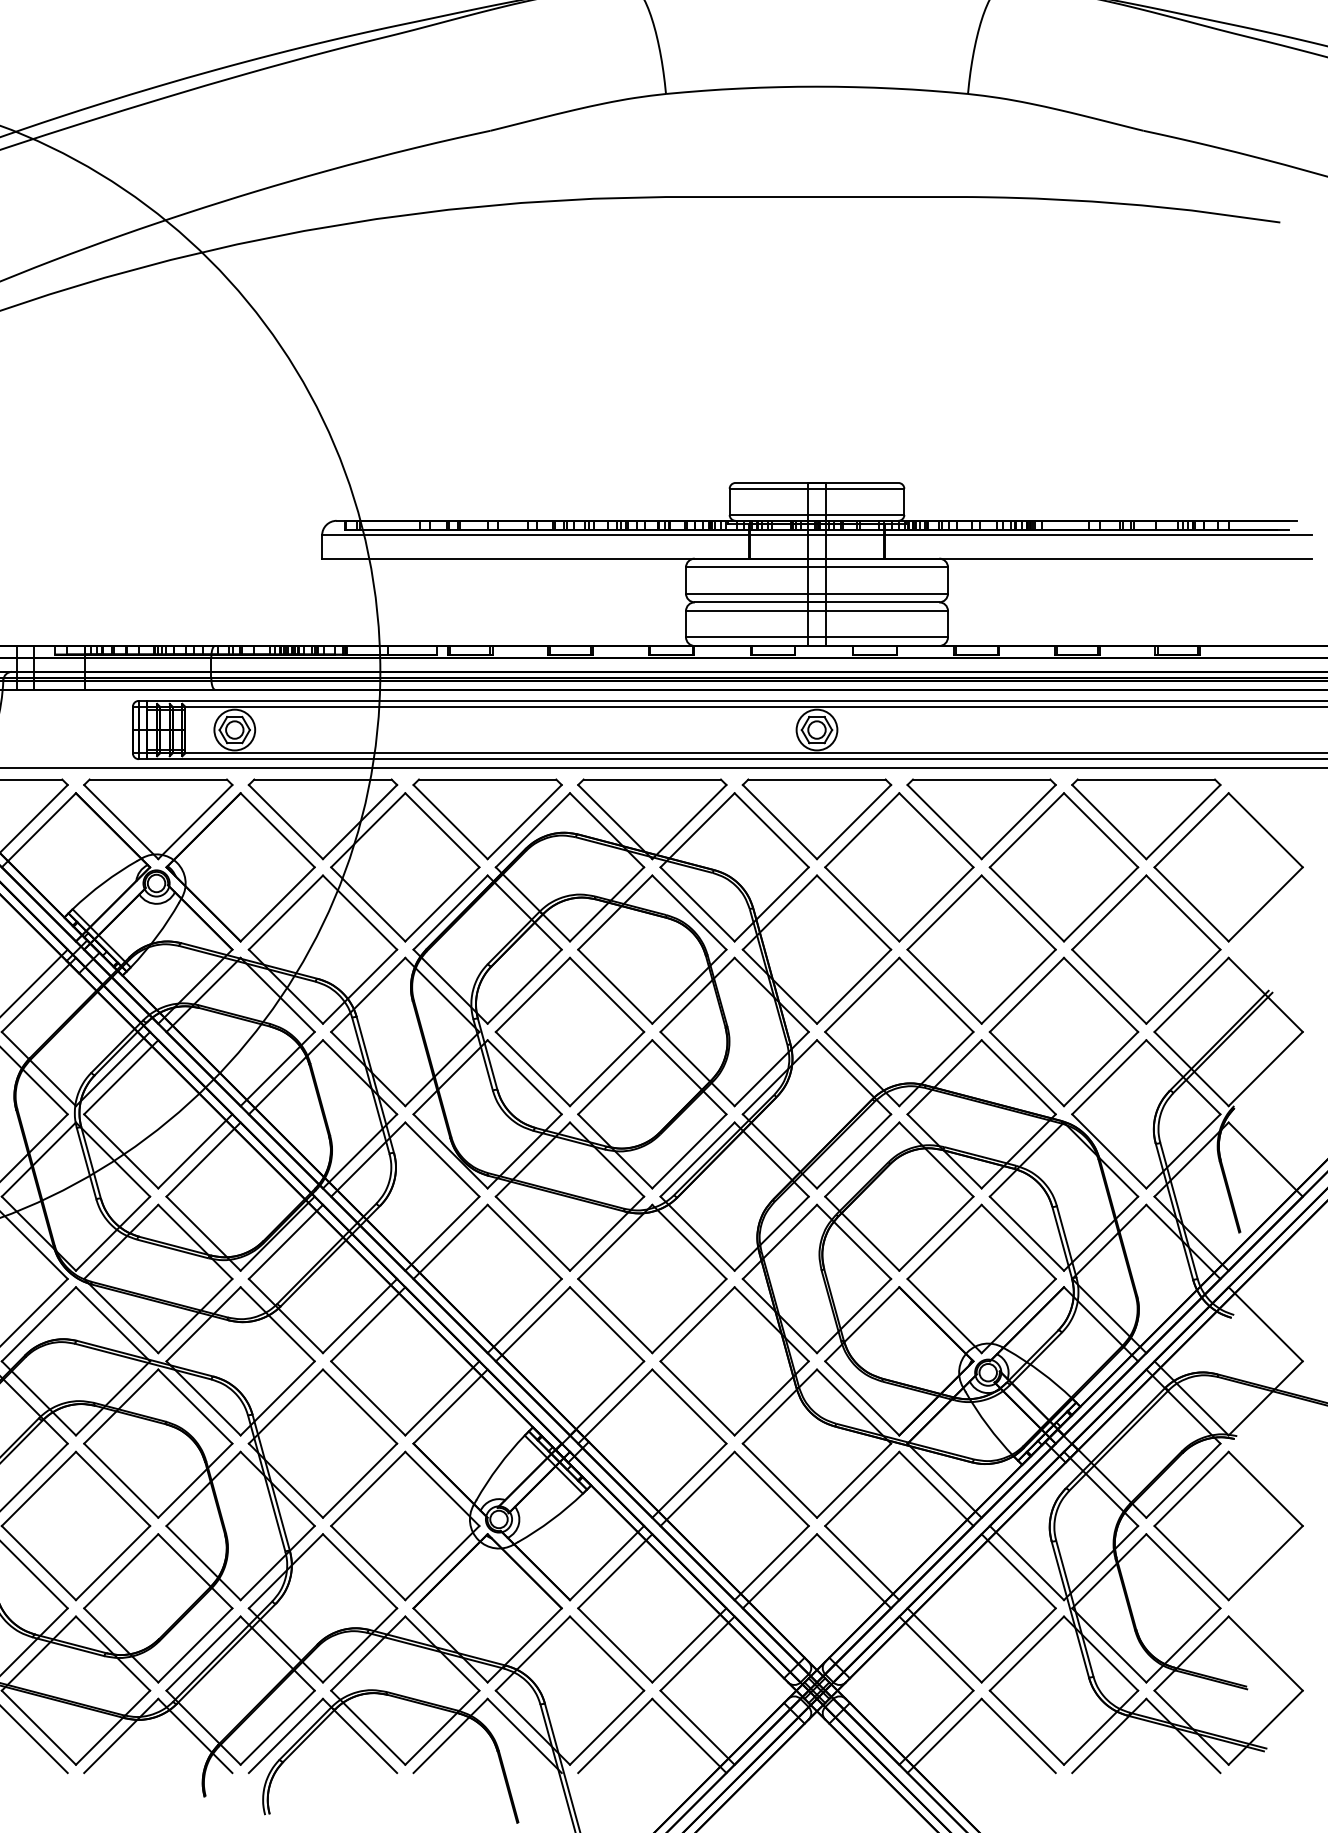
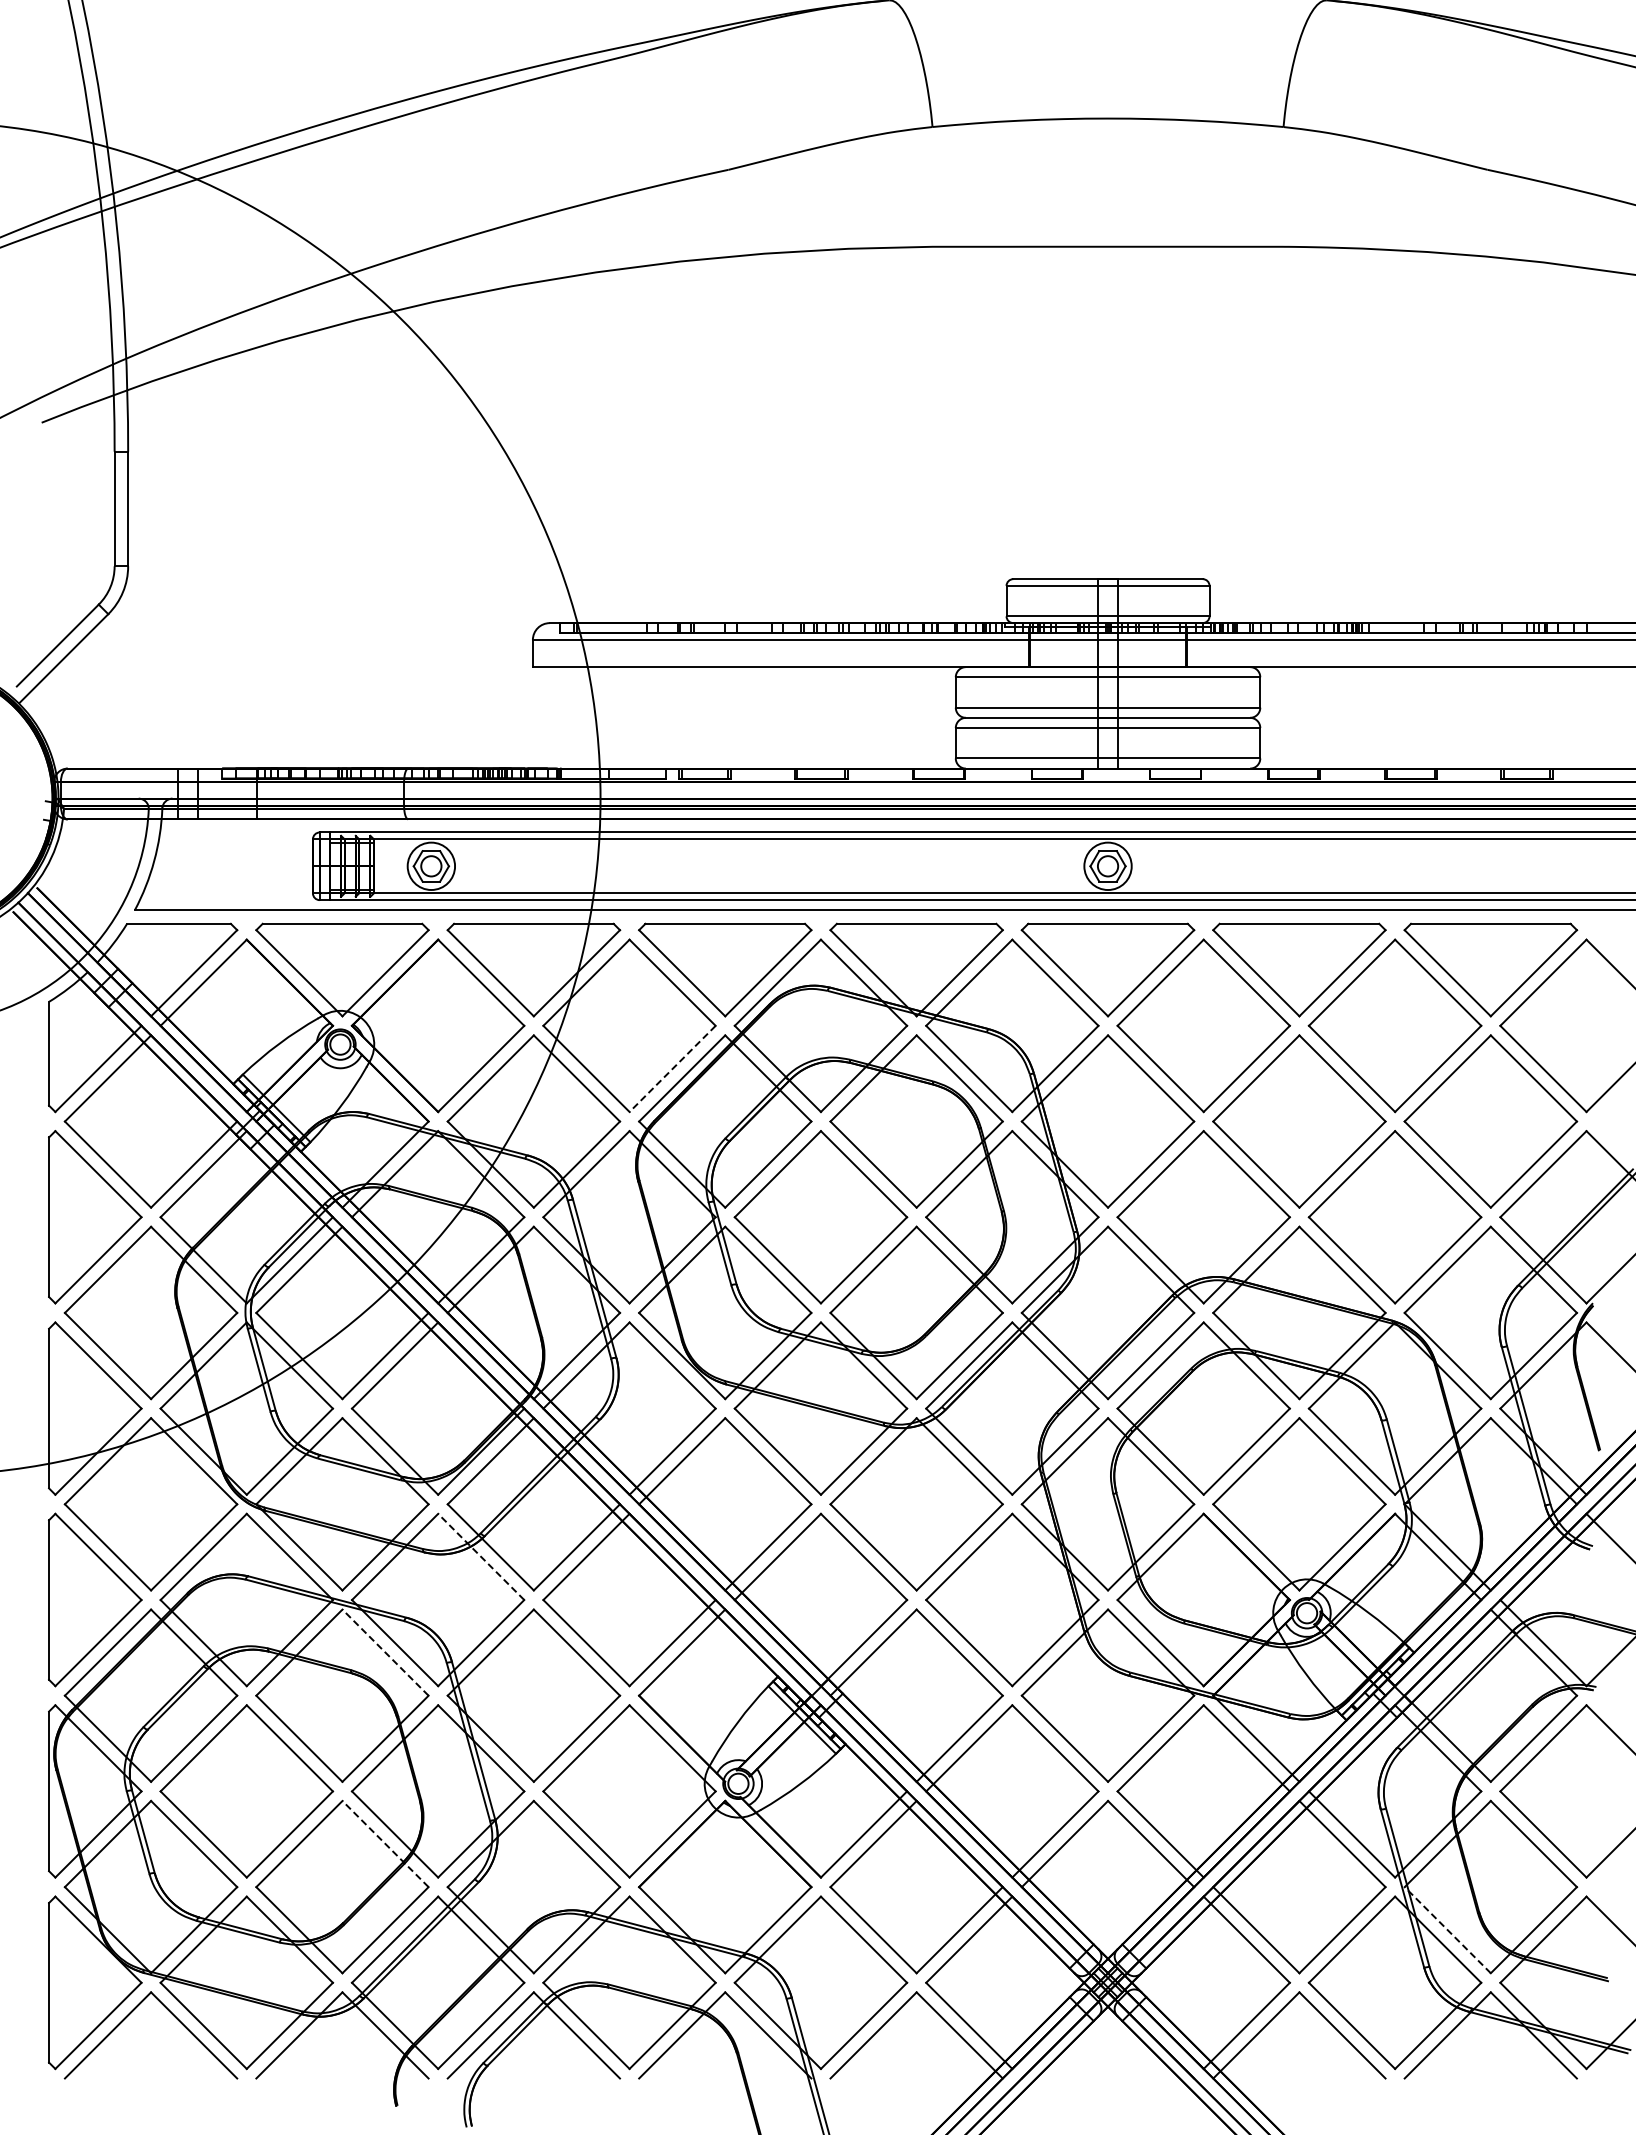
line: (442, 904) -> (672, 1068), solid -> dashed
line: (277, 1323) -> (481, 1556), solid -> dashed
line: (195, 1406) -> (385, 1652), solid -> dashed
line: (195, 1571) -> (385, 1844), solid -> dashed
line: (1109, 1645) -> (1447, 1930), solid -> dashed

